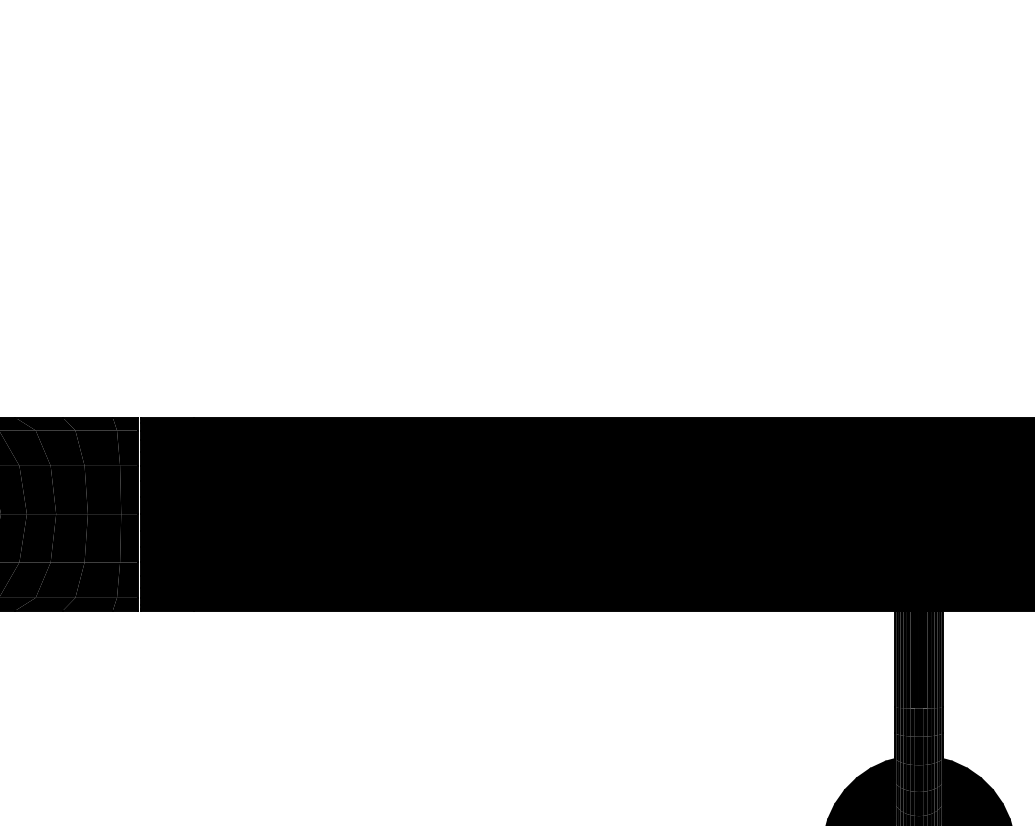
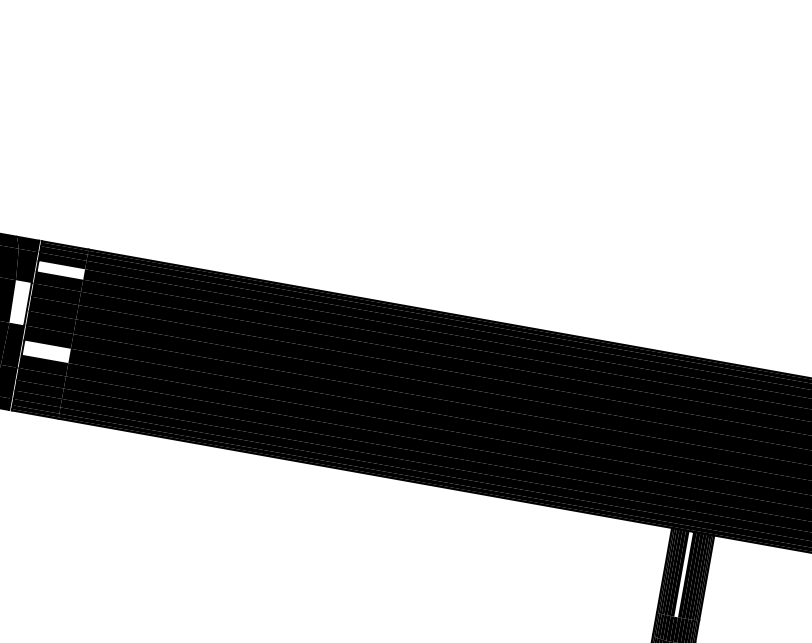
fill: (167, 446) -> (60, 270), removed
fill: (129, 489) -> (20, 302), removed
fill: (167, 538) -> (46, 351), removed
fill: (916, 659) -> (683, 574), removed

